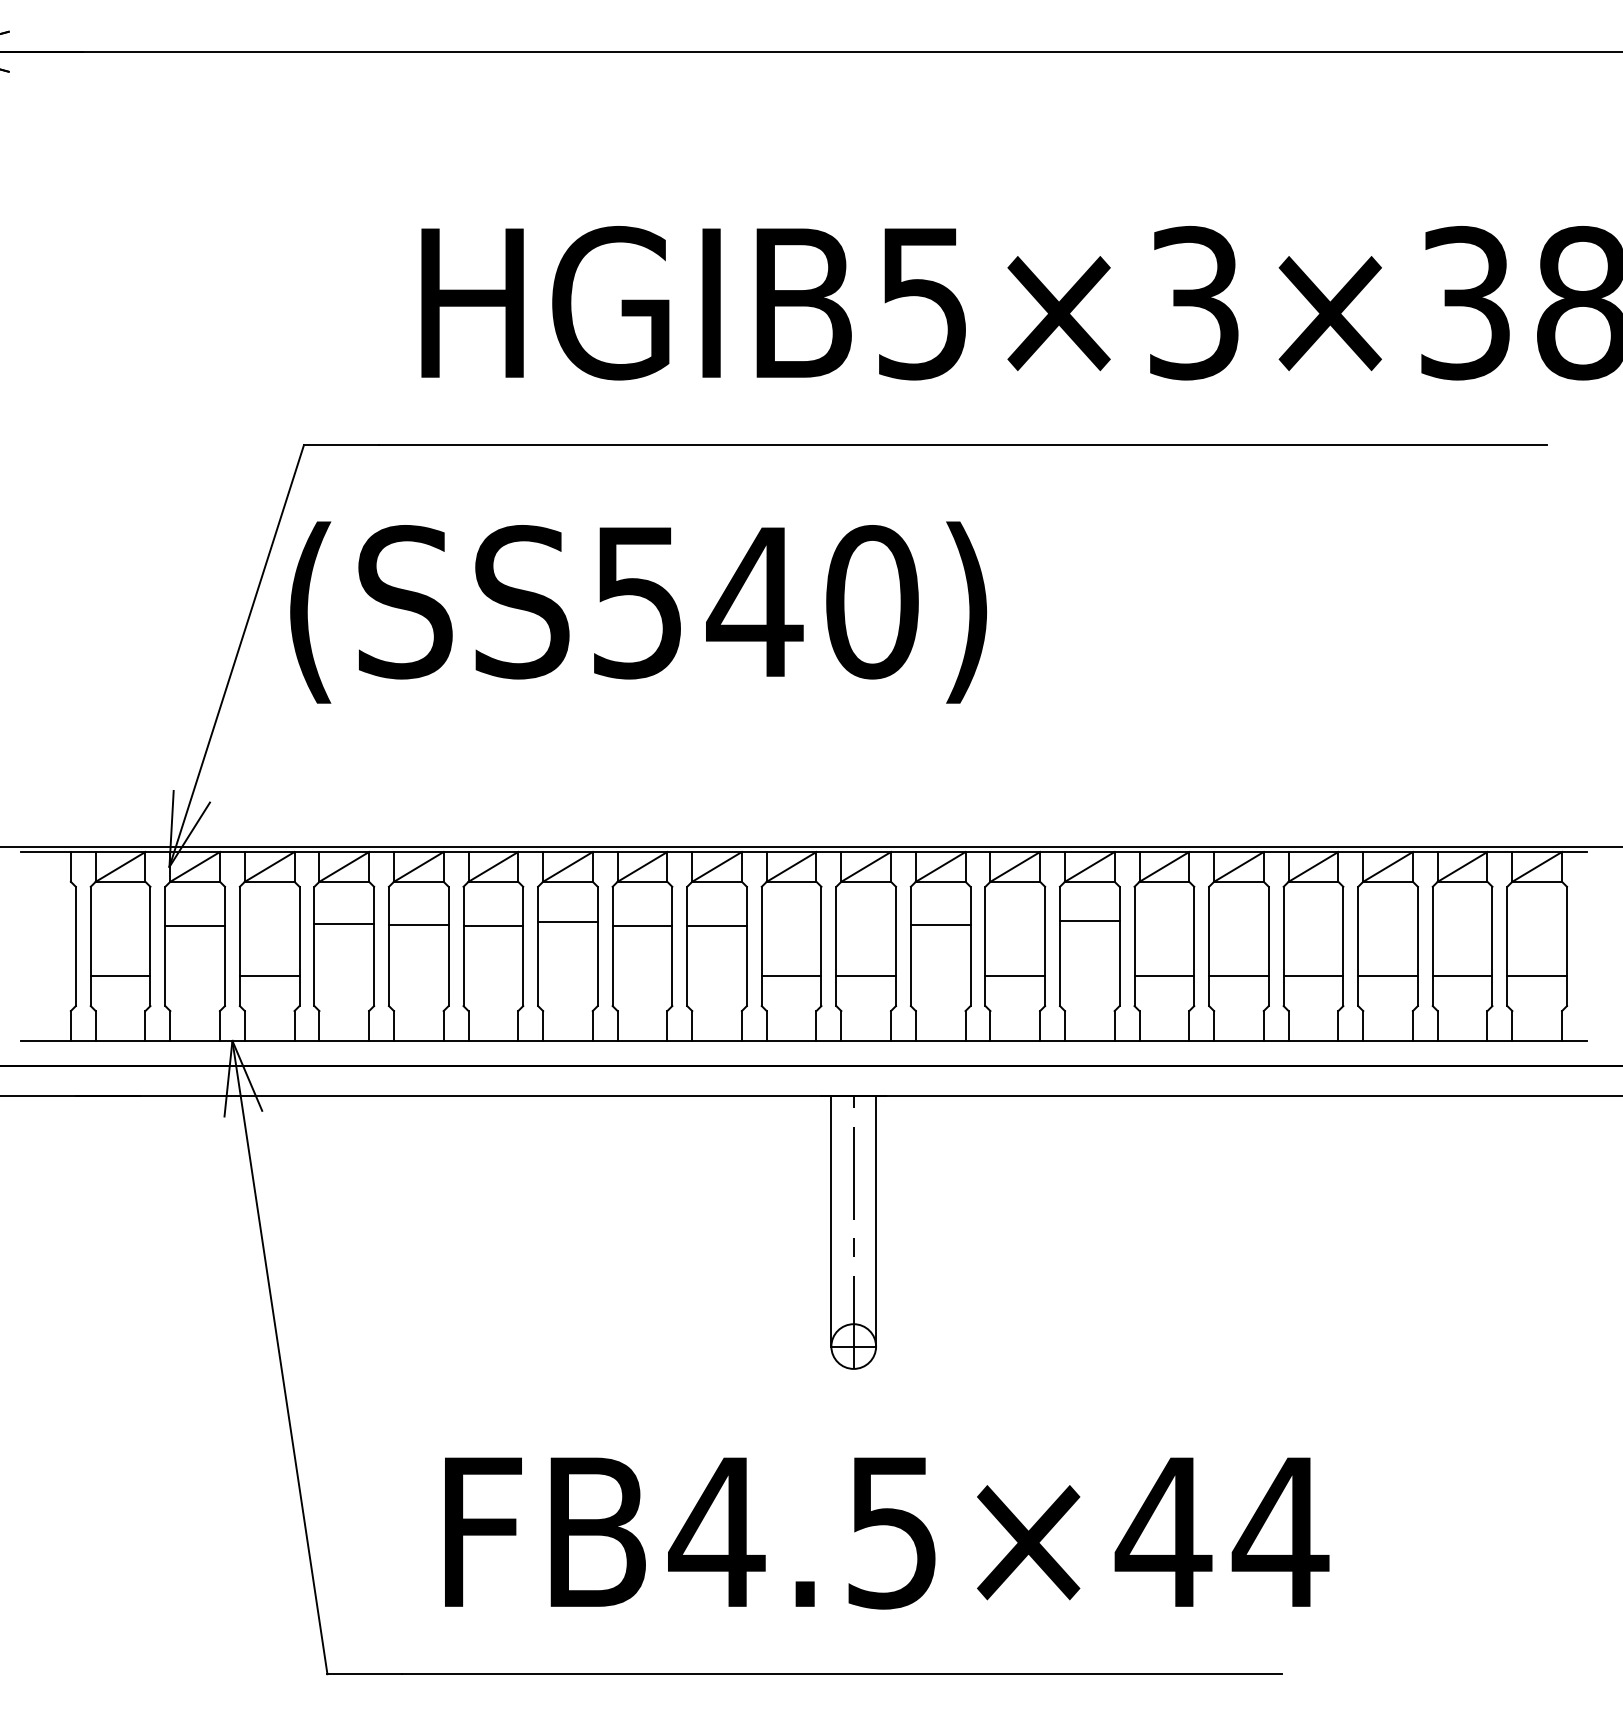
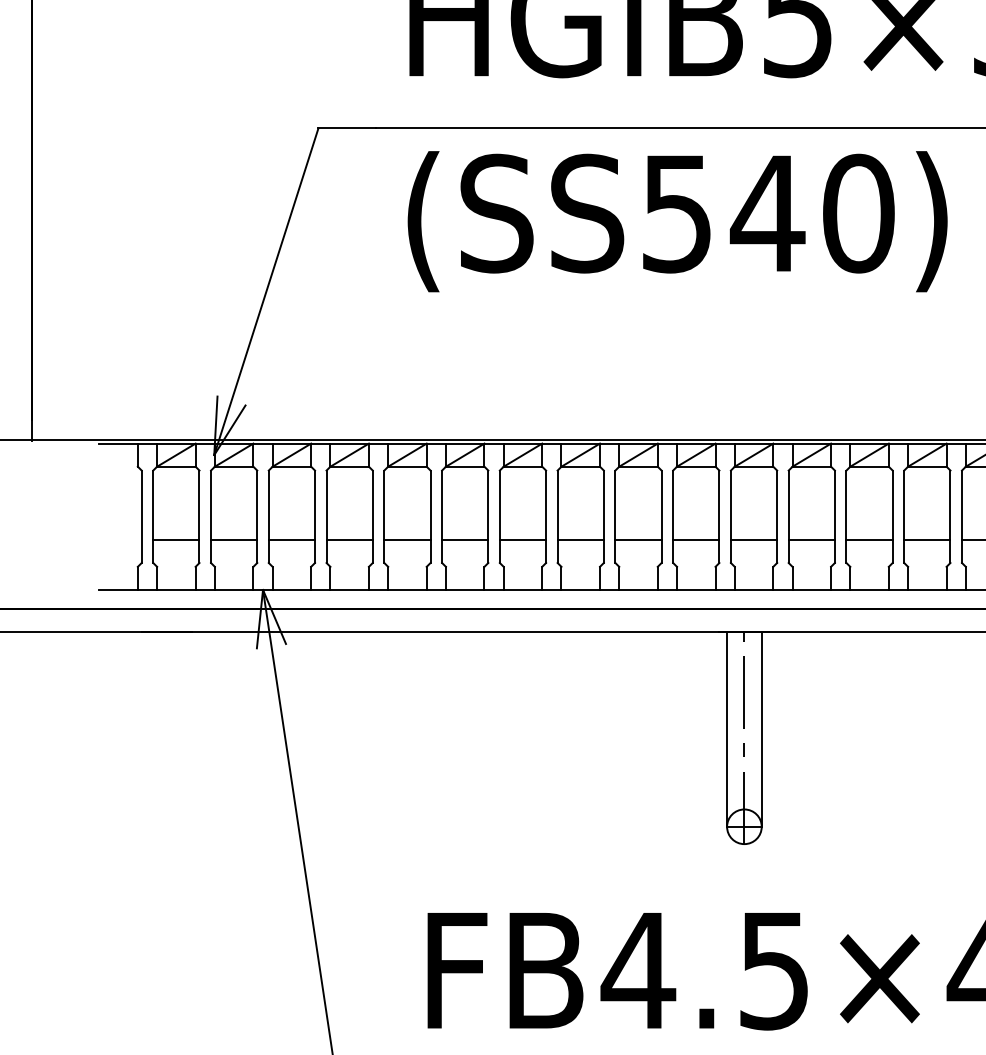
text: (638, 612) -> (677, 221), moved
line: (1089, 921) -> (927, 540), moved
line: (567, 922) -> (522, 540), moved
line: (344, 924) -> (349, 540), moved
line: (418, 925) -> (407, 540), moved
line: (940, 925) -> (811, 540), moved
line: (194, 926) -> (233, 540), moved
line: (493, 926) -> (465, 540), moved
line: (642, 926) -> (580, 540), moved
line: (716, 926) -> (638, 540), moved

